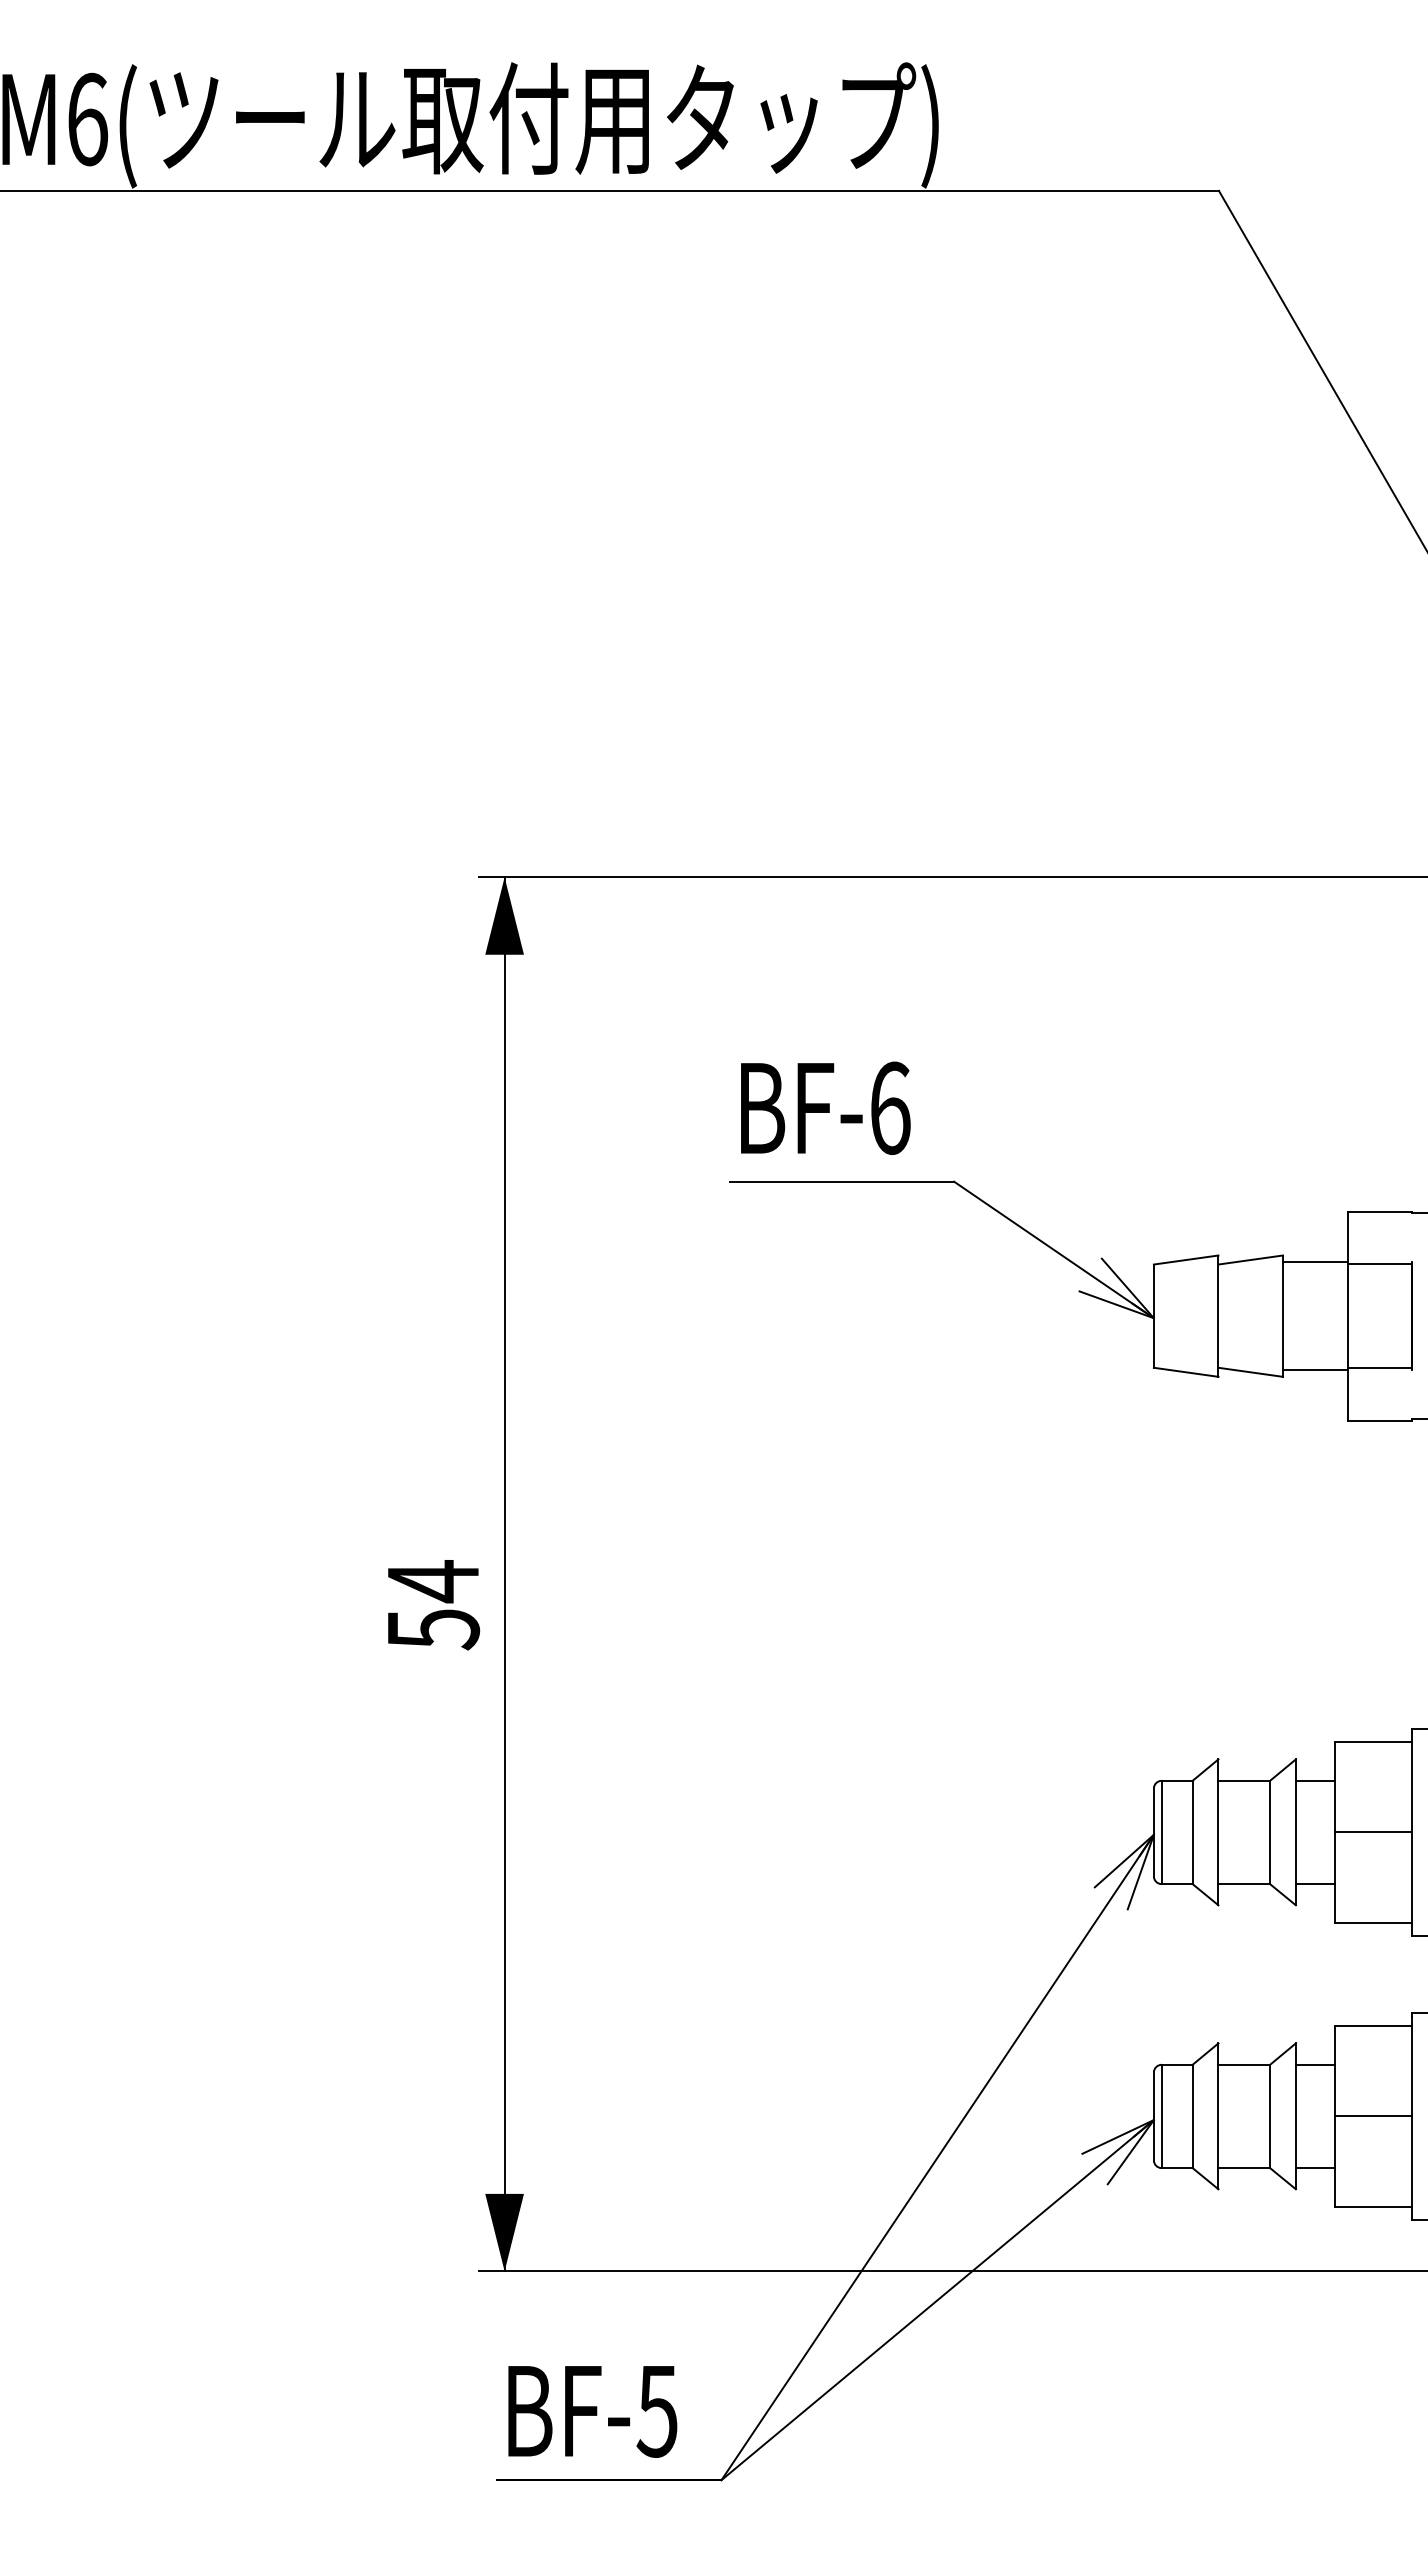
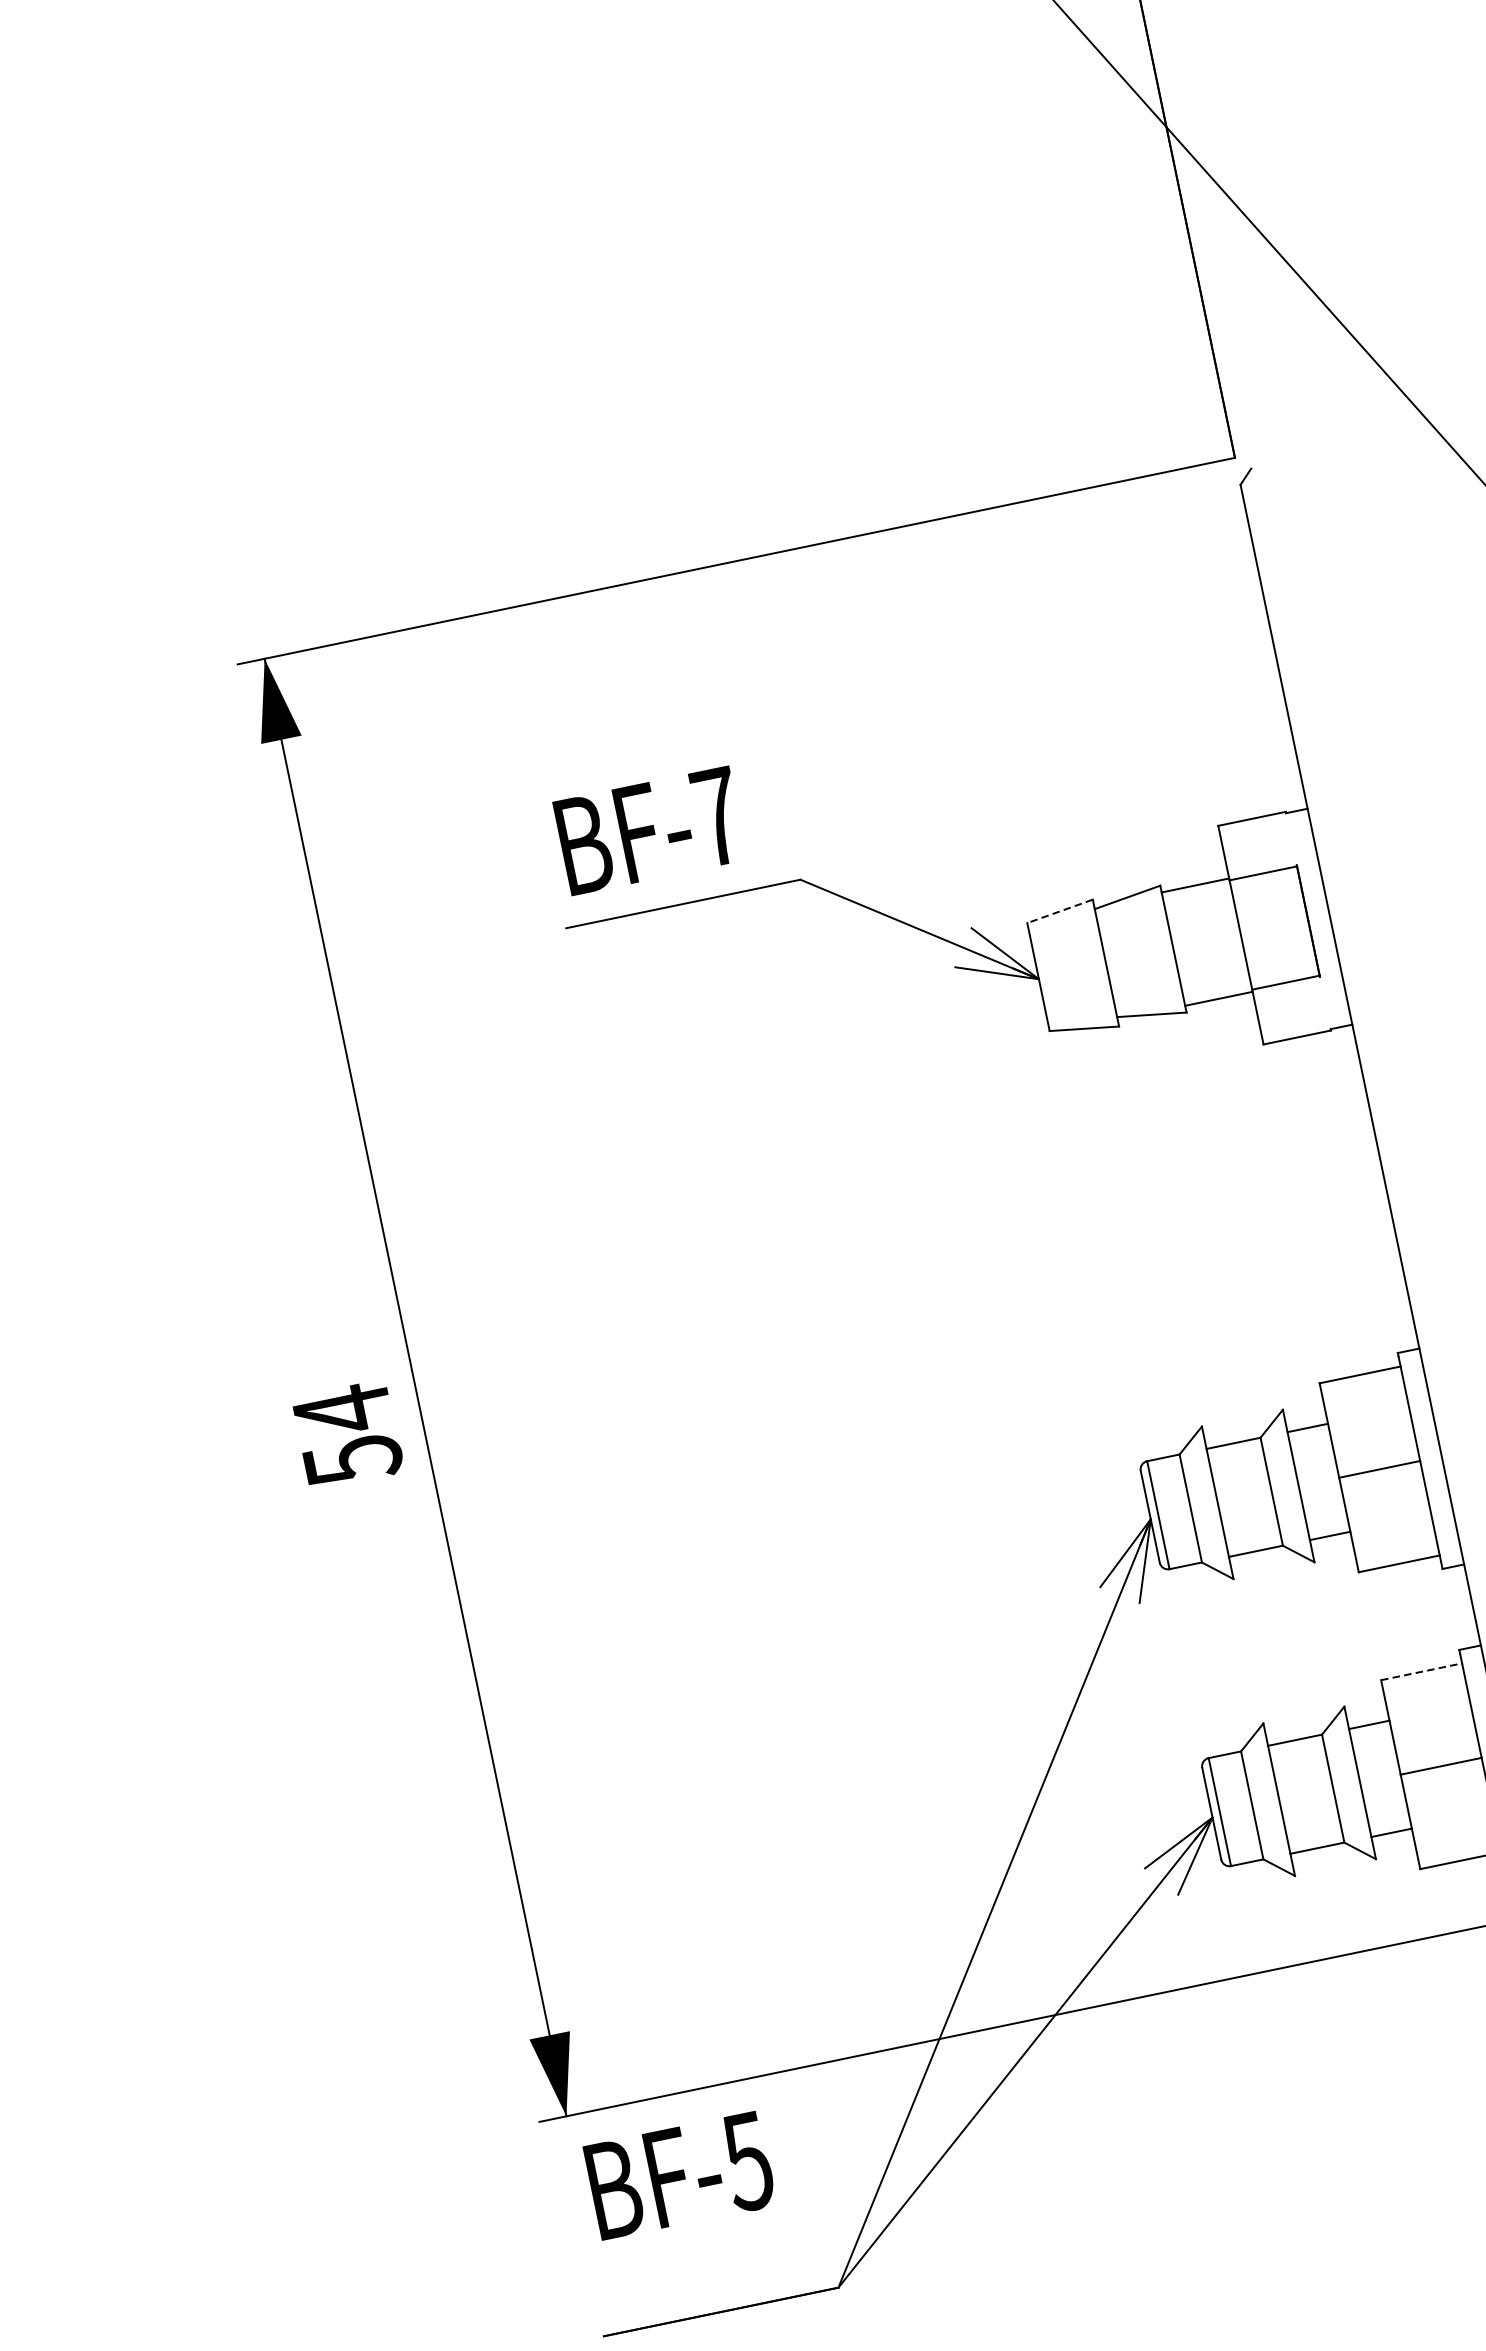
text: (890, 1108) -> (718, 816), BF-6 -> BF-7
line: (1186, 1260) -> (1060, 911), solid -> dashed
line: (1373, 2026) -> (1421, 1672), solid -> dashed
text: (592, 2411) -> (680, 2175), moved

